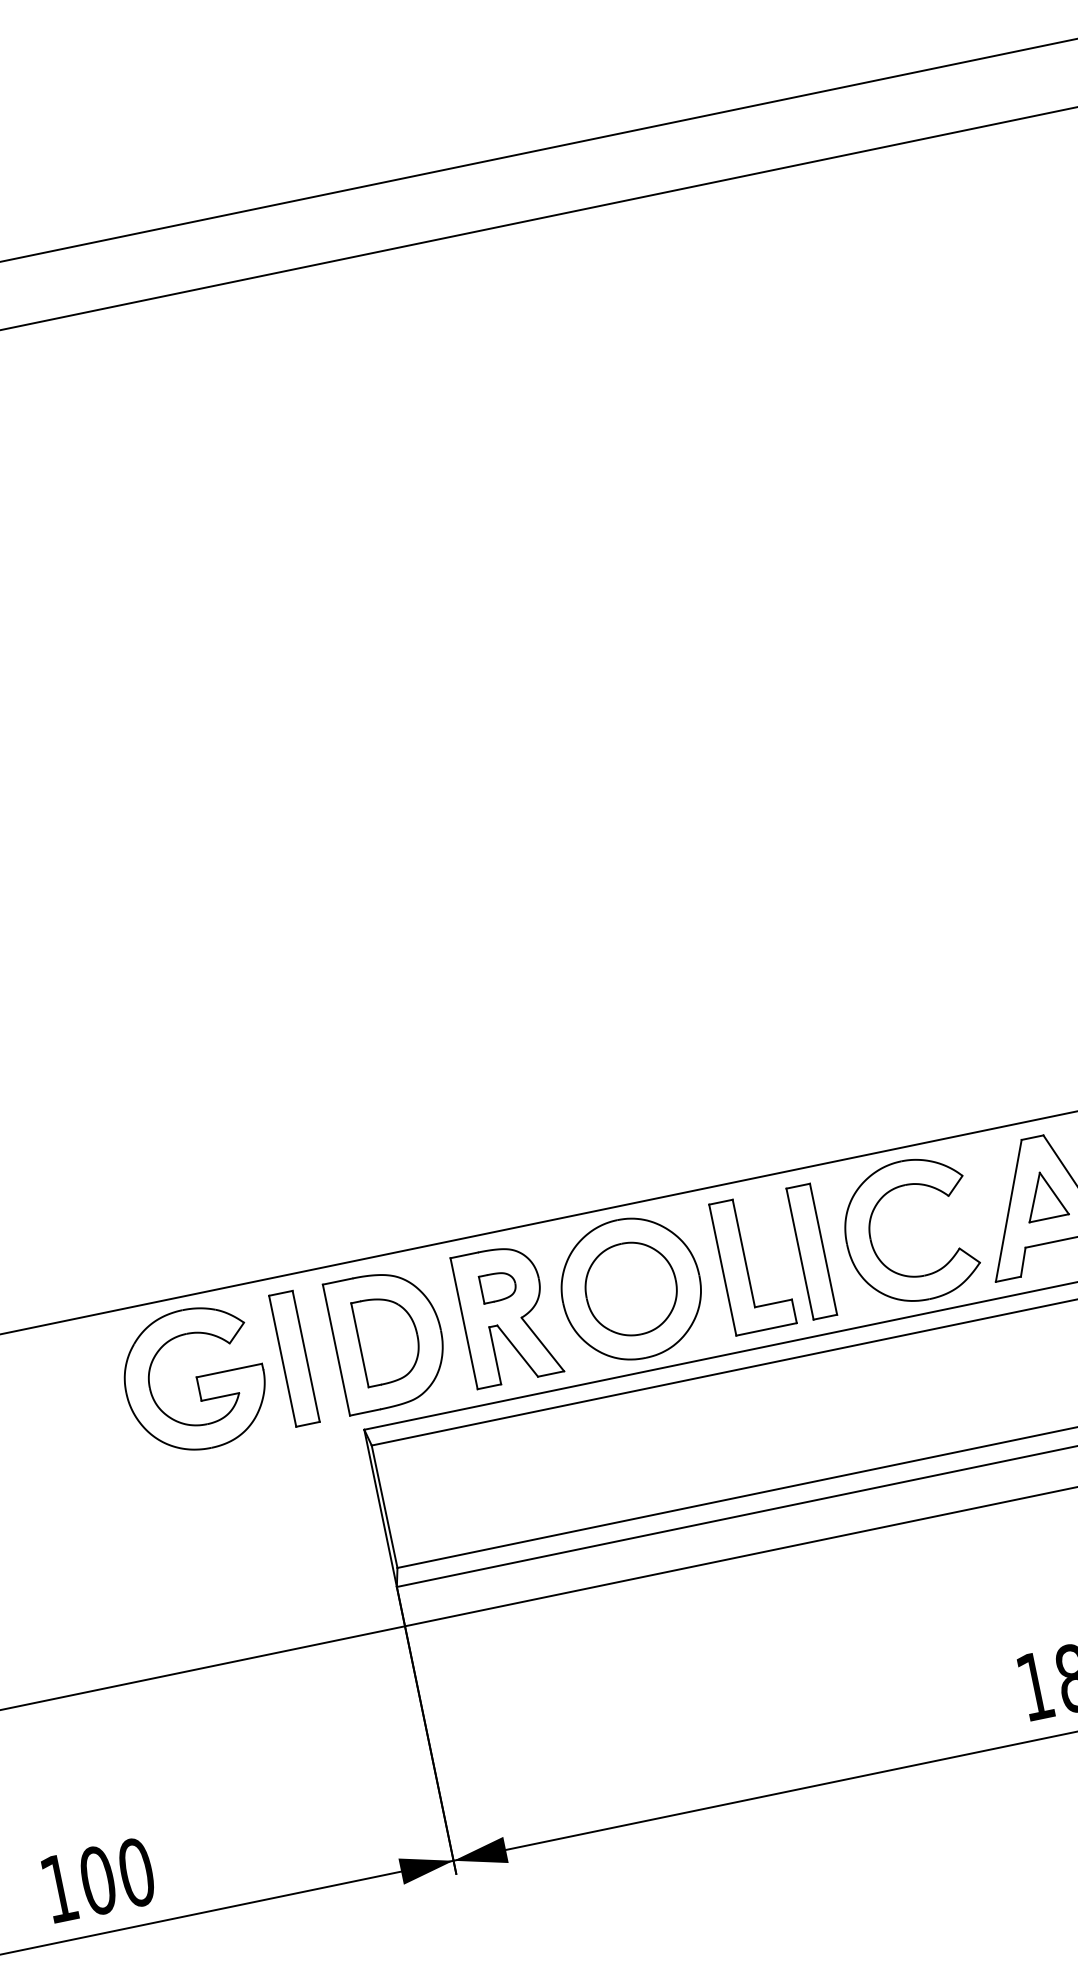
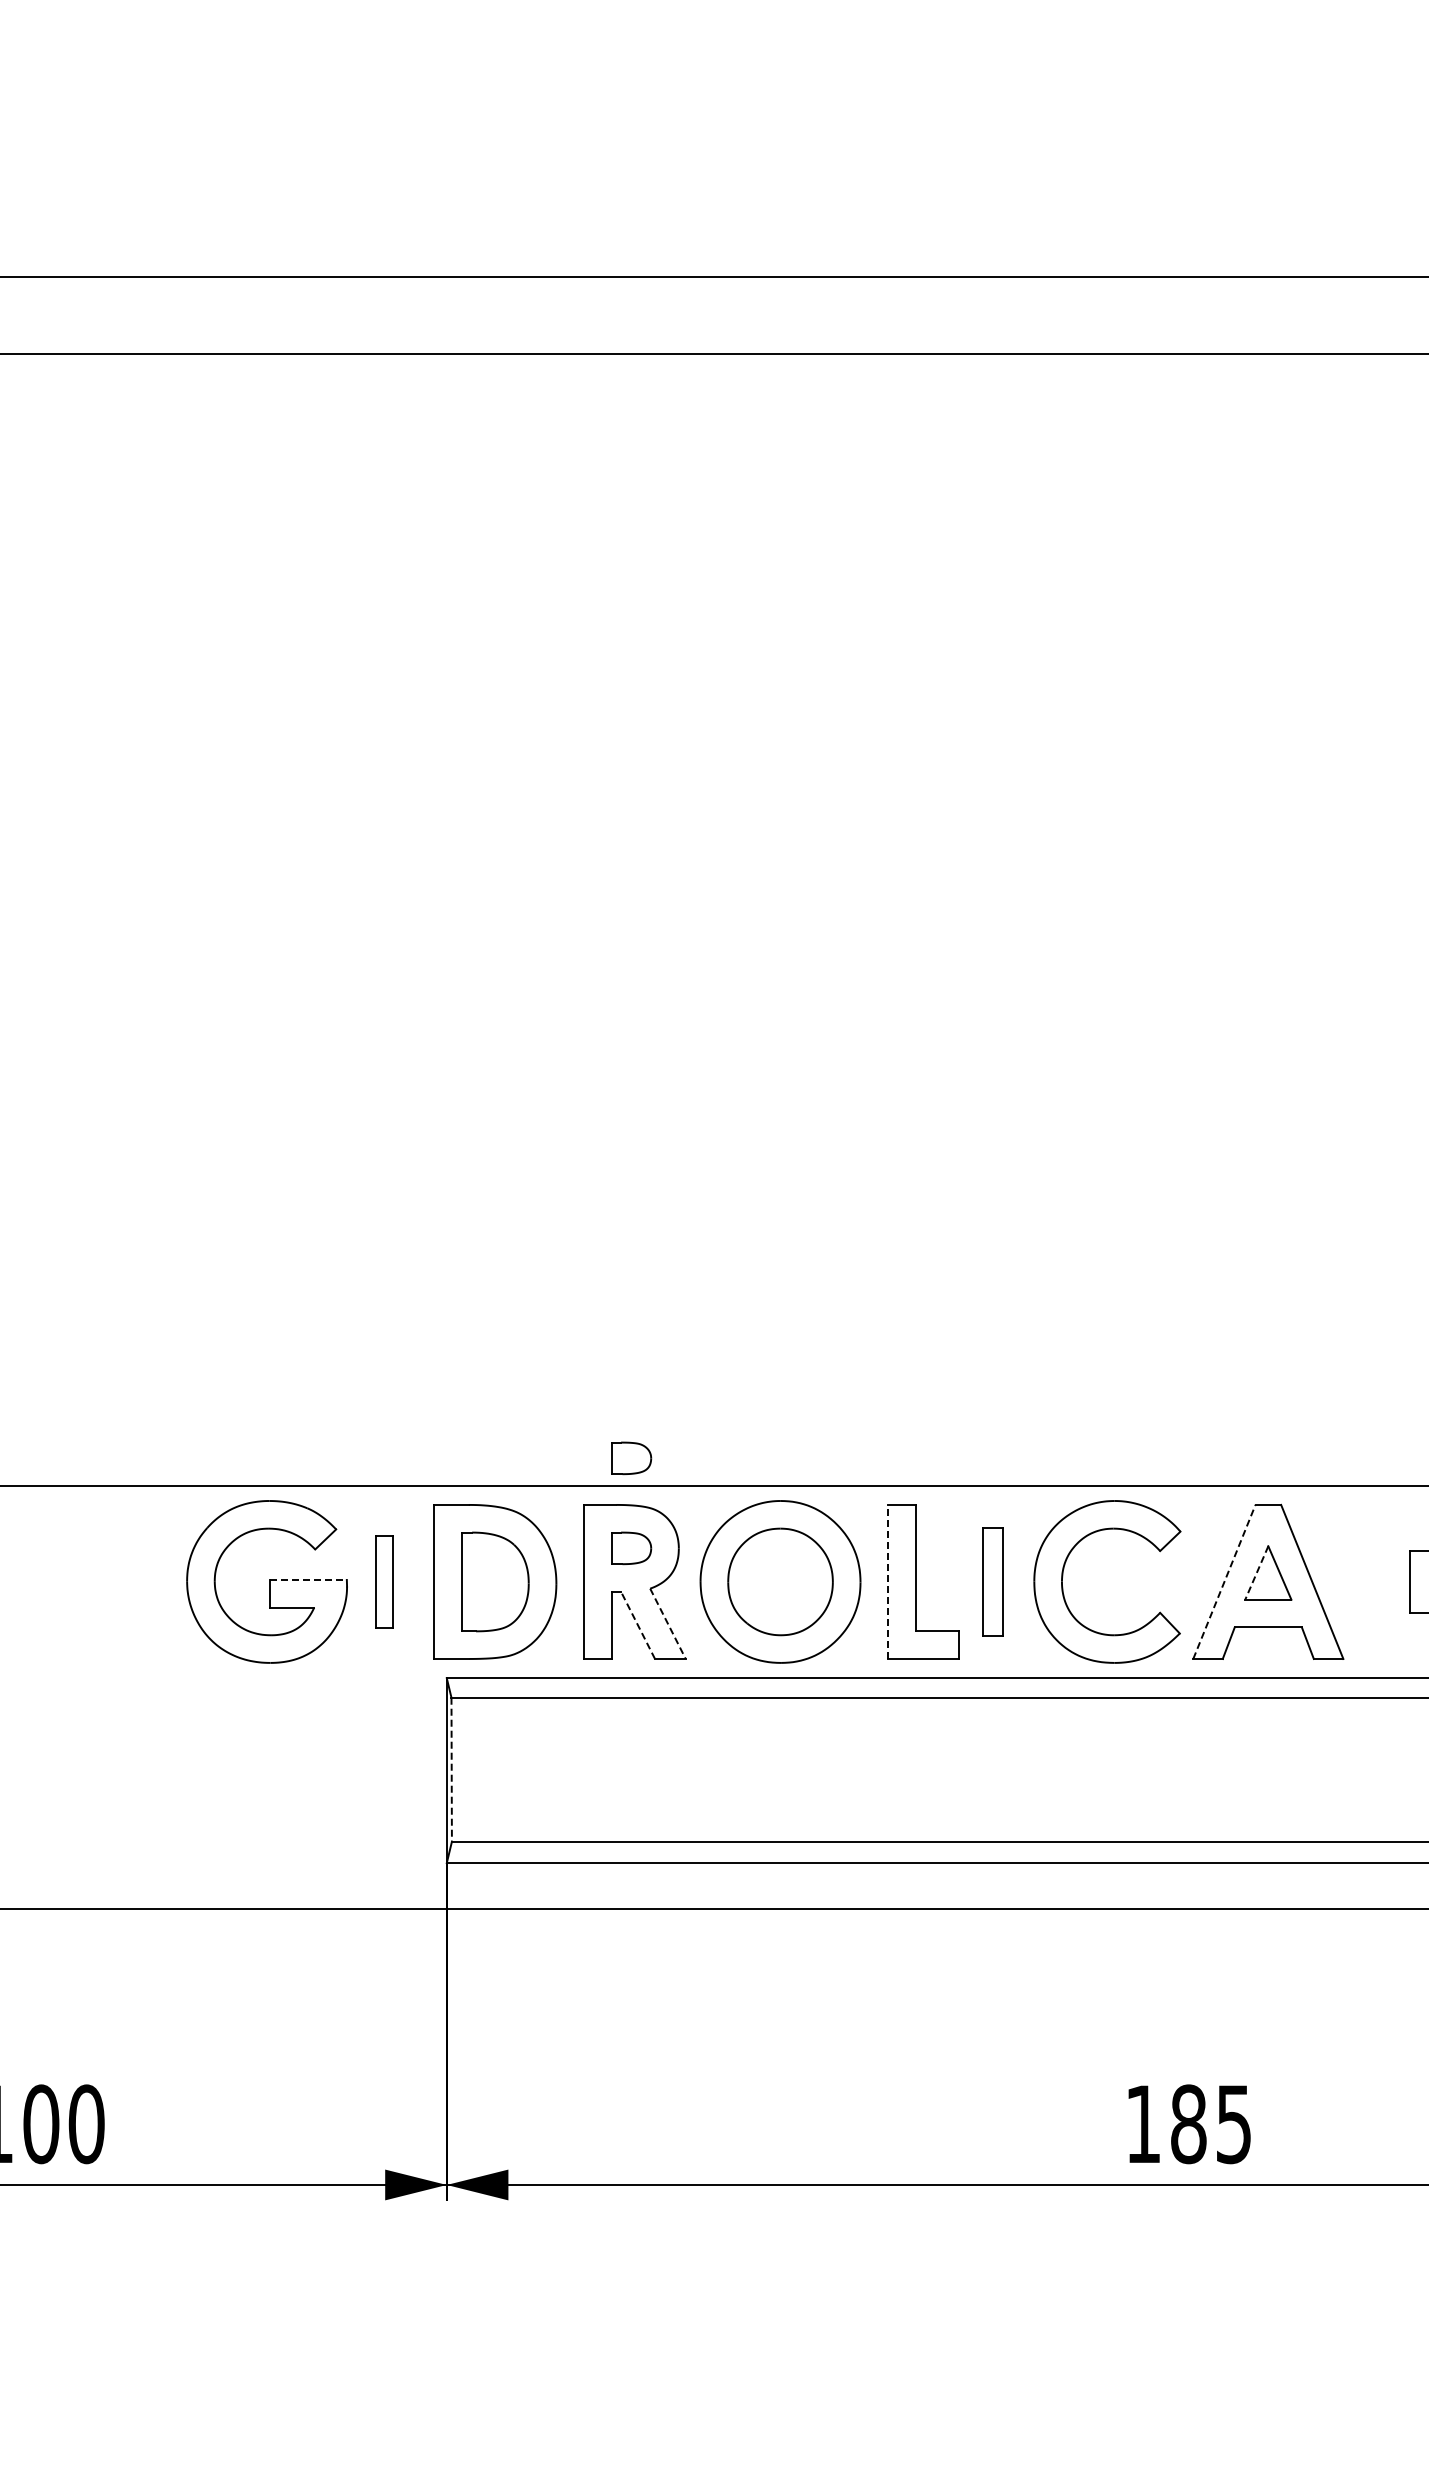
line: (1034, 1198) -> (1256, 1573), solid -> dashed
part: (482, 1210) -> (631, 1458), added
line: (1008, 1210) -> (1224, 1581), solid -> dashed
part: (811, 1251) -> (992, 1581), size x0.7
line: (722, 1269) -> (888, 1581), solid -> dashed
line: (543, 1345) -> (668, 1624), solid -> dashed
line: (518, 1351) -> (638, 1625), solid -> dashed
part: (294, 1358) -> (384, 1581), size x0.6
line: (229, 1370) -> (308, 1579), solid -> dashed
line: (384, 1507) -> (451, 1770), solid -> dashed

